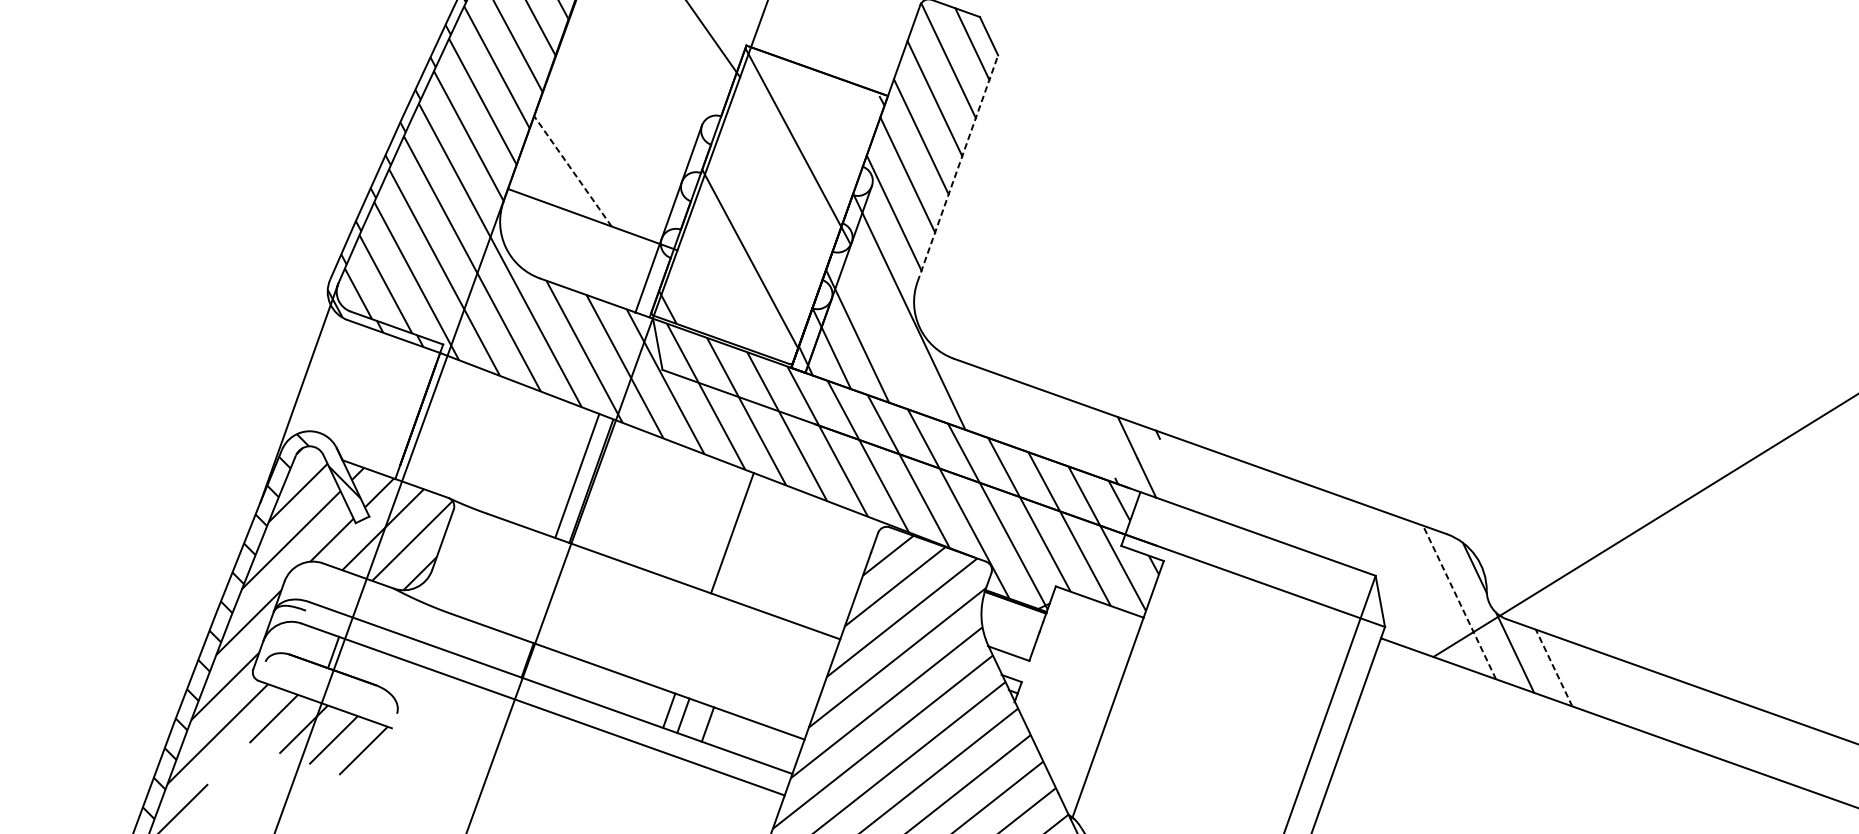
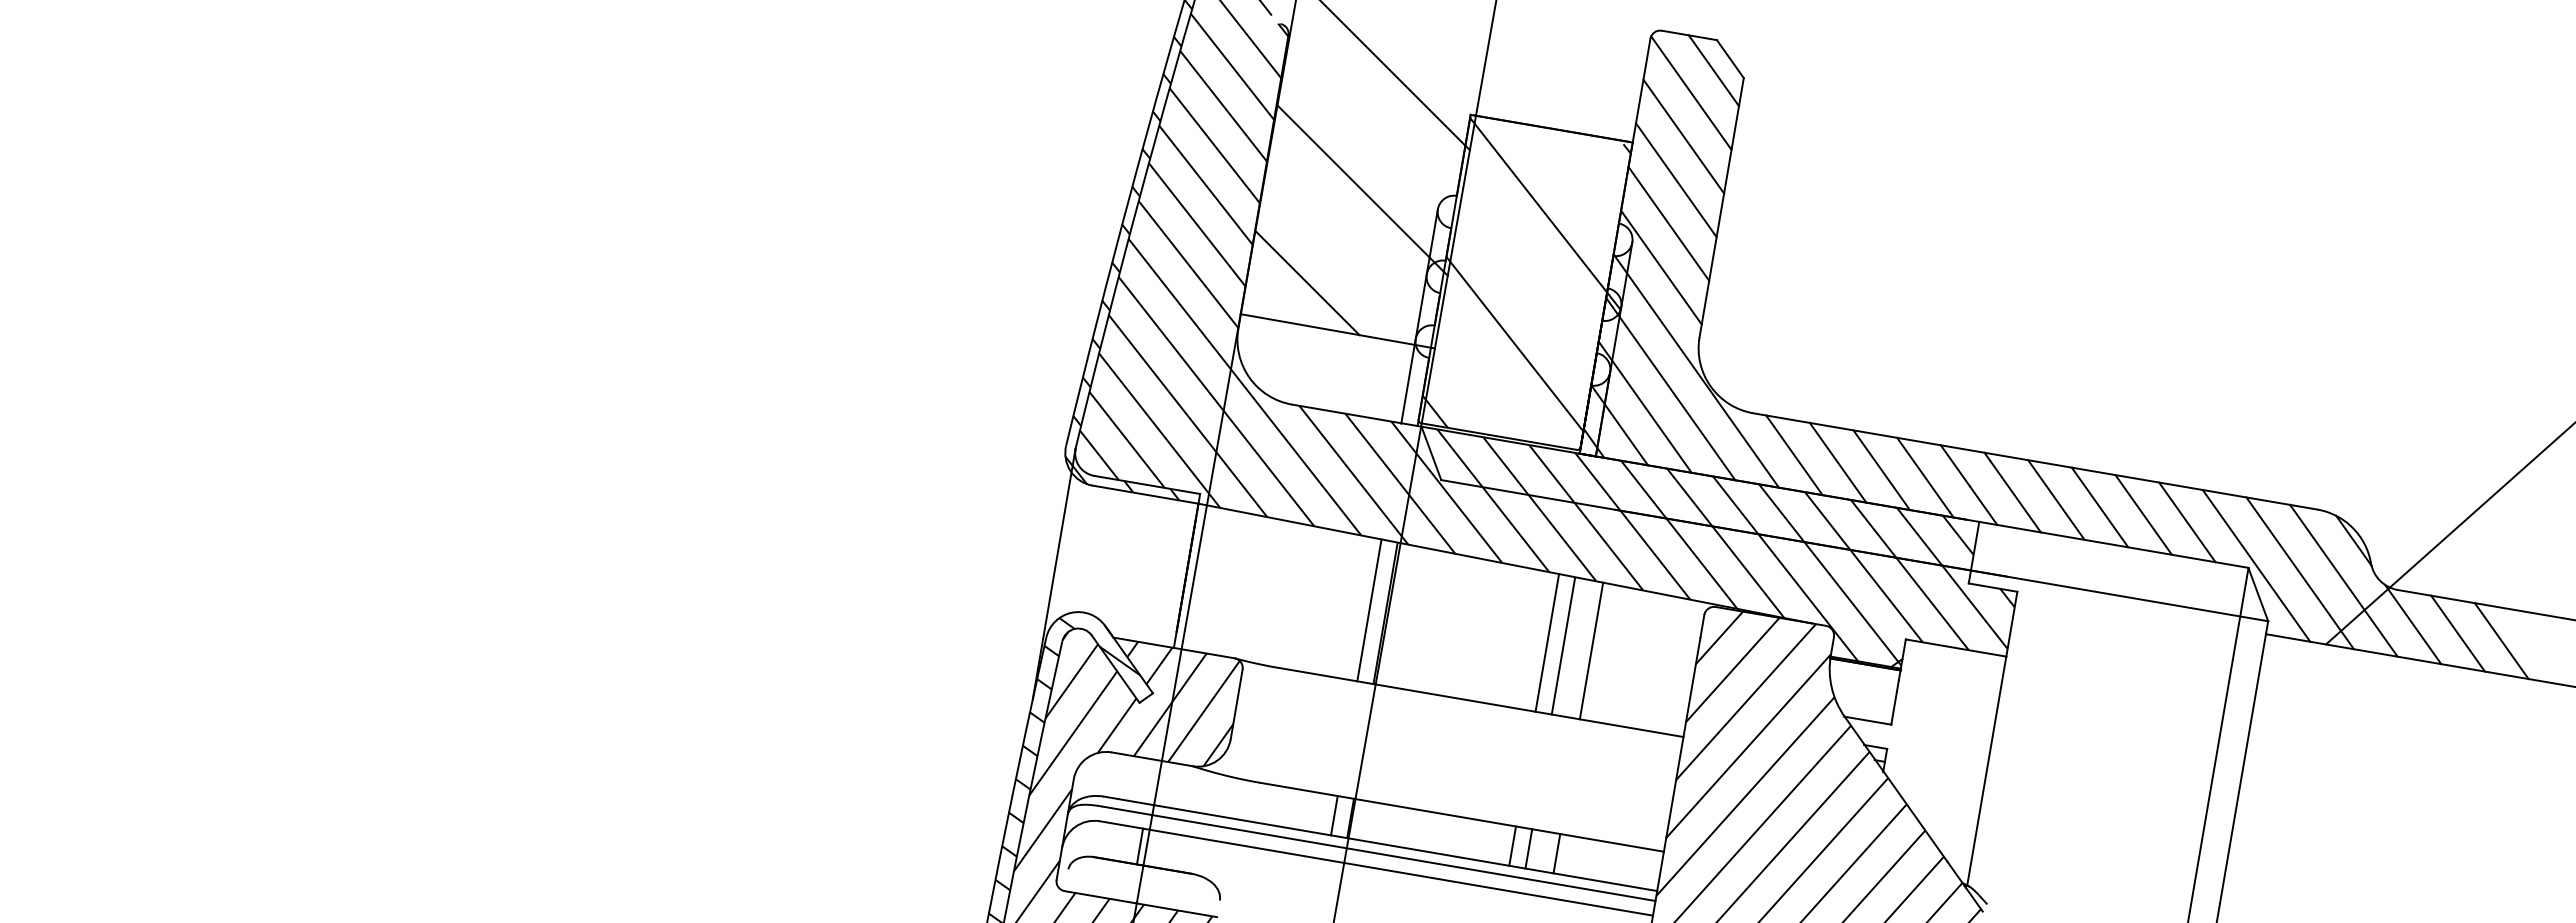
line: (637, 96) -> (1362, 190), added
line: (957, 168) -> (1721, 207), dashed -> solid
line: (572, 171) -> (1307, 283), dashed -> solid
line: (883, 323) -> (1670, 388), added
line: (984, 403) -> (1794, 455), added
line: (1022, 416) -> (1837, 462), added
line: (1060, 430) -> (1881, 470), added
line: (1097, 440) -> (1923, 474), added
line: (1177, 474) -> (2015, 496), added
line: (1213, 484) -> (2056, 499), added
line: (1251, 498) -> (2099, 507), added
line: (1289, 511) -> (2143, 514), added
line: (1327, 525) -> (2187, 522), added
line: (745, 538) -> (1562, 646), added
line: (771, 546) -> (1591, 650), added
line: (1383, 574) -> (2256, 565), added
line: (1420, 588) -> (2299, 573), added
line: (1459, 602) -> (2343, 580), dashed -> solid
line: (513, 655) -> (1334, 815), added
line: (1553, 667) -> (2457, 633), dashed -> solid
line: (1591, 681) -> (2501, 641), added
line: (547, 696) -> (1378, 853), added

